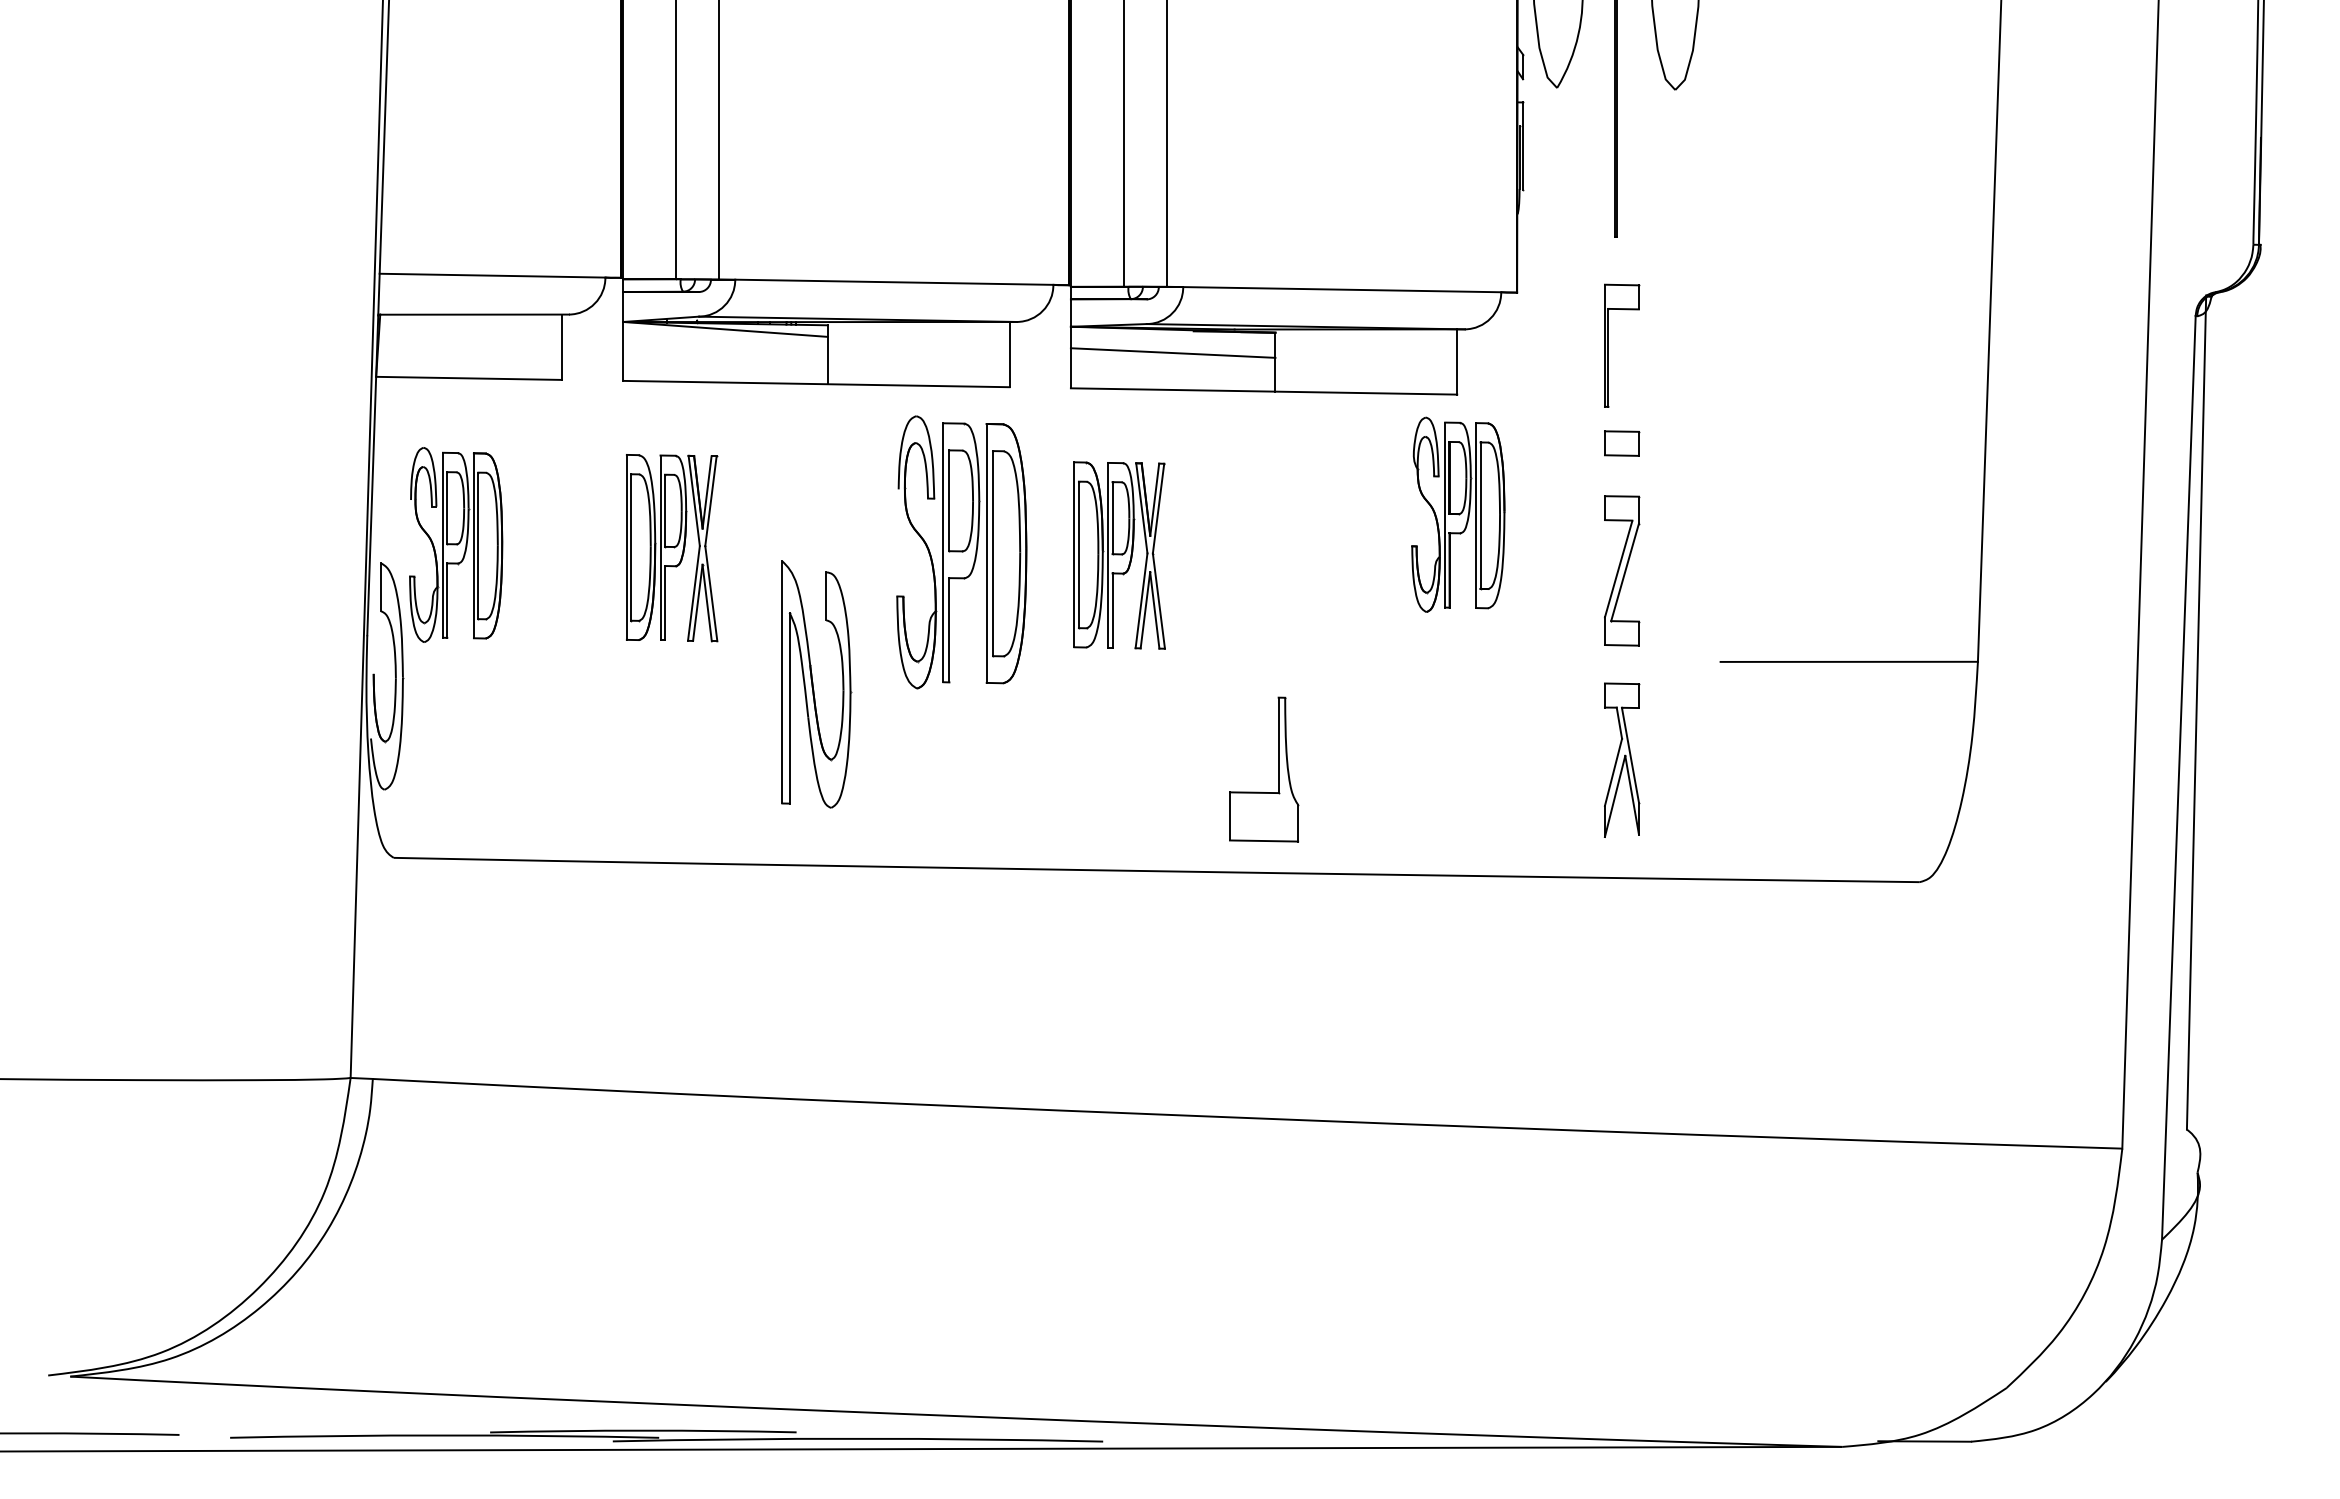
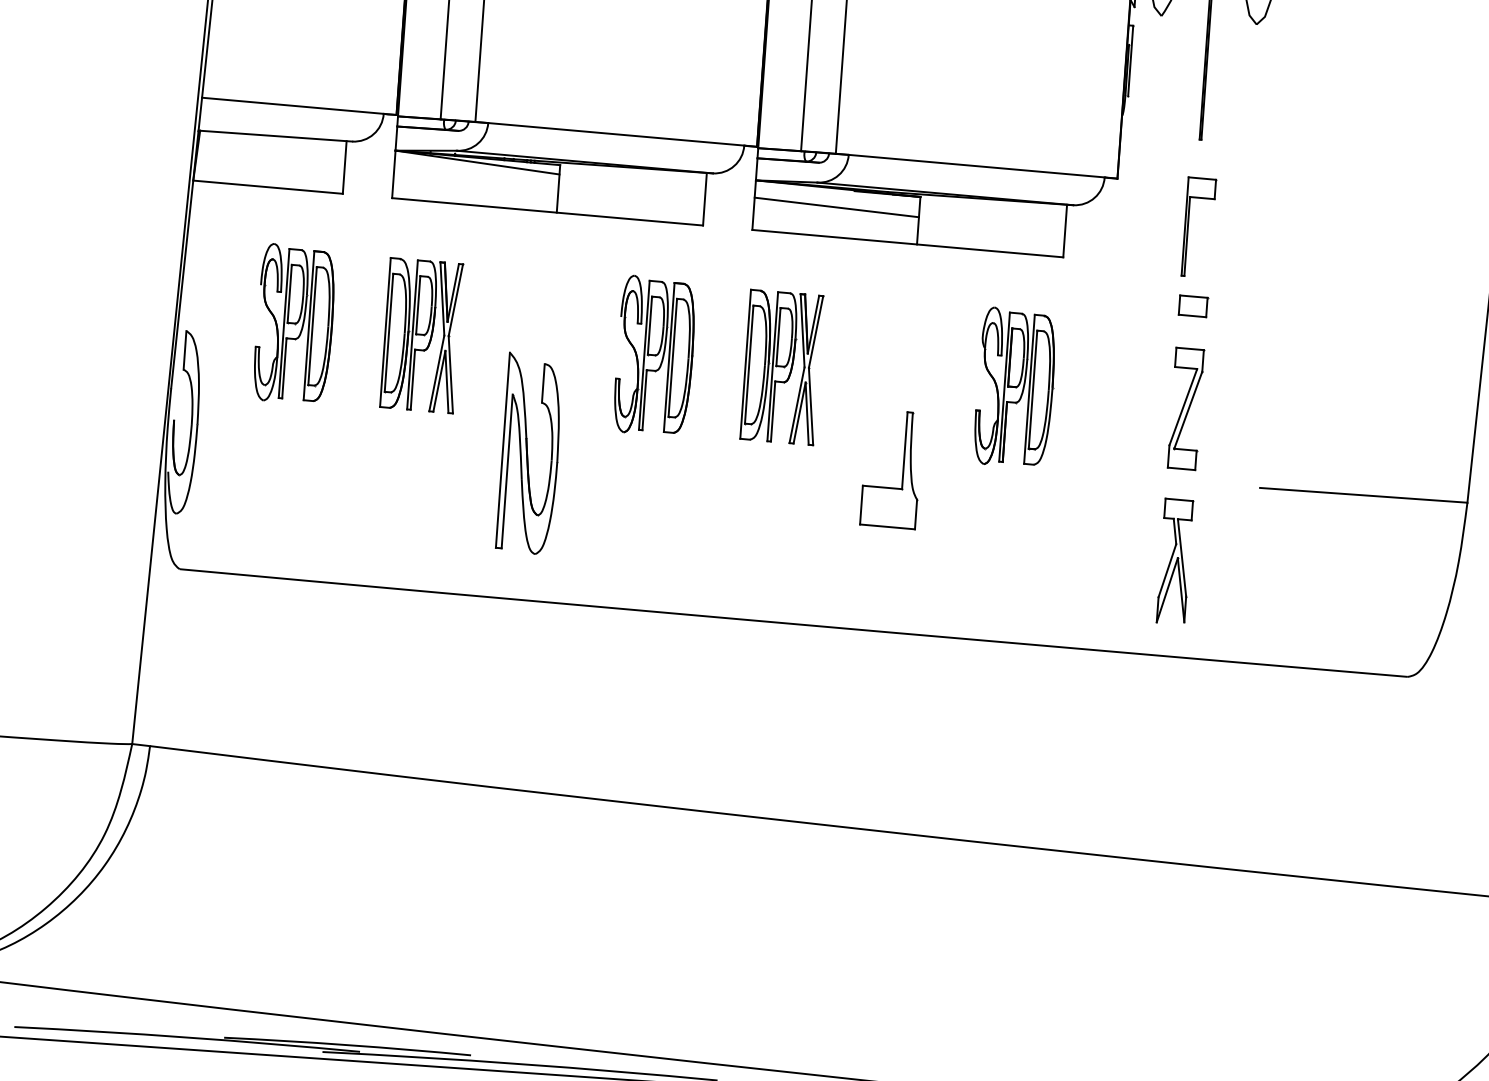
part: (1458, 514) -> (1015, 387), moved
part: (456, 544) -> (295, 323), moved
part: (961, 552) -> (654, 355), size x0.71
part: (1278, 769) -> (903, 470), moved

